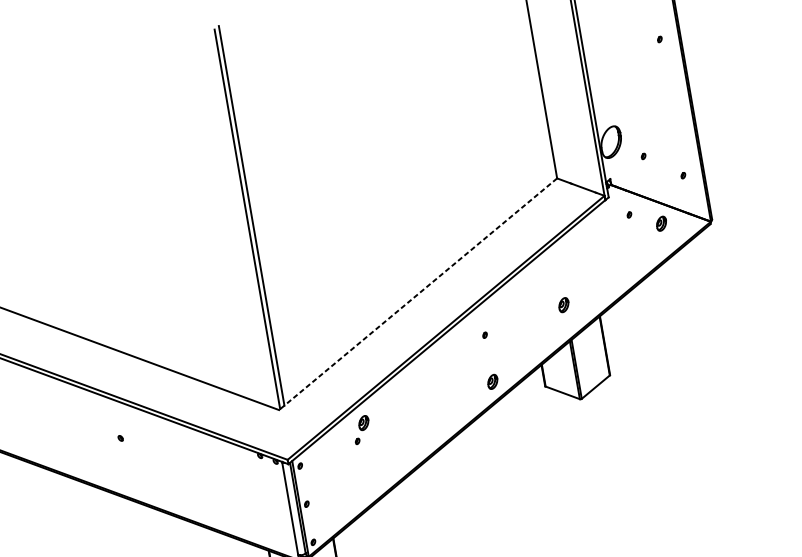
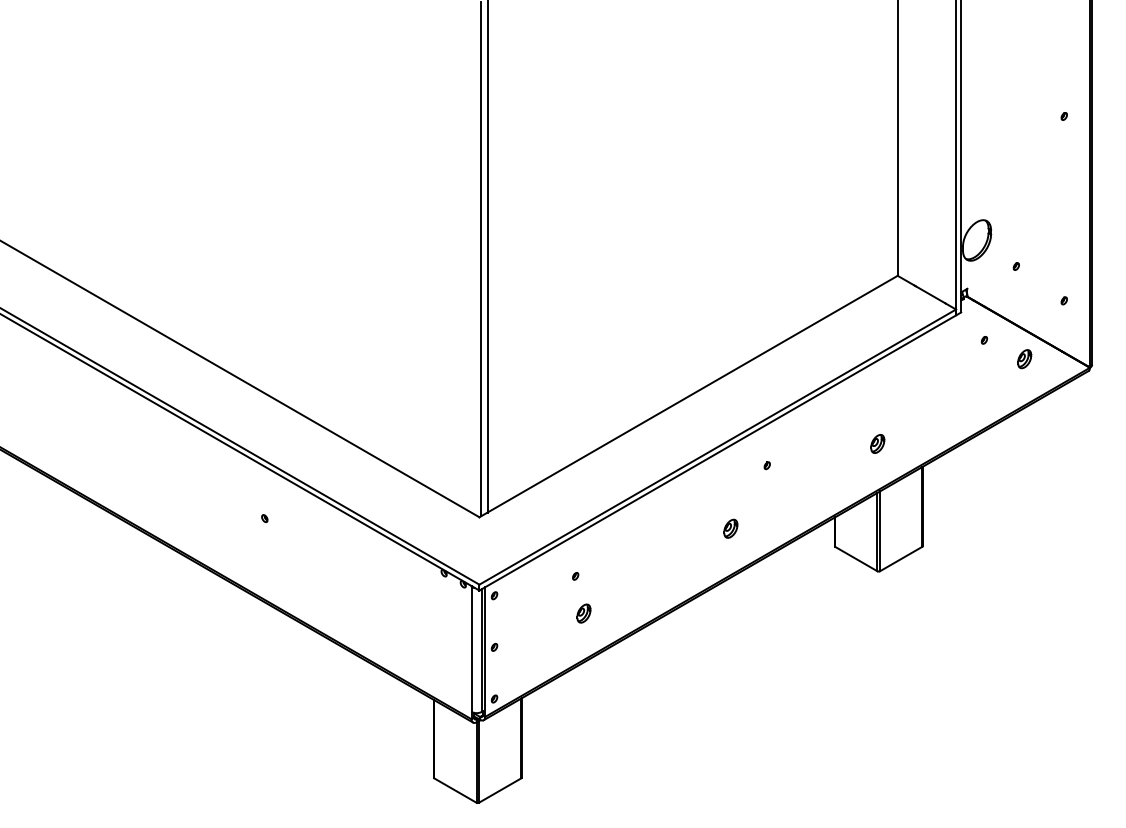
line: (418, 294) -> (688, 396), dashed -> solid
part: (492, 381) -> (730, 528), moved
part: (363, 423) -> (583, 613), moved

